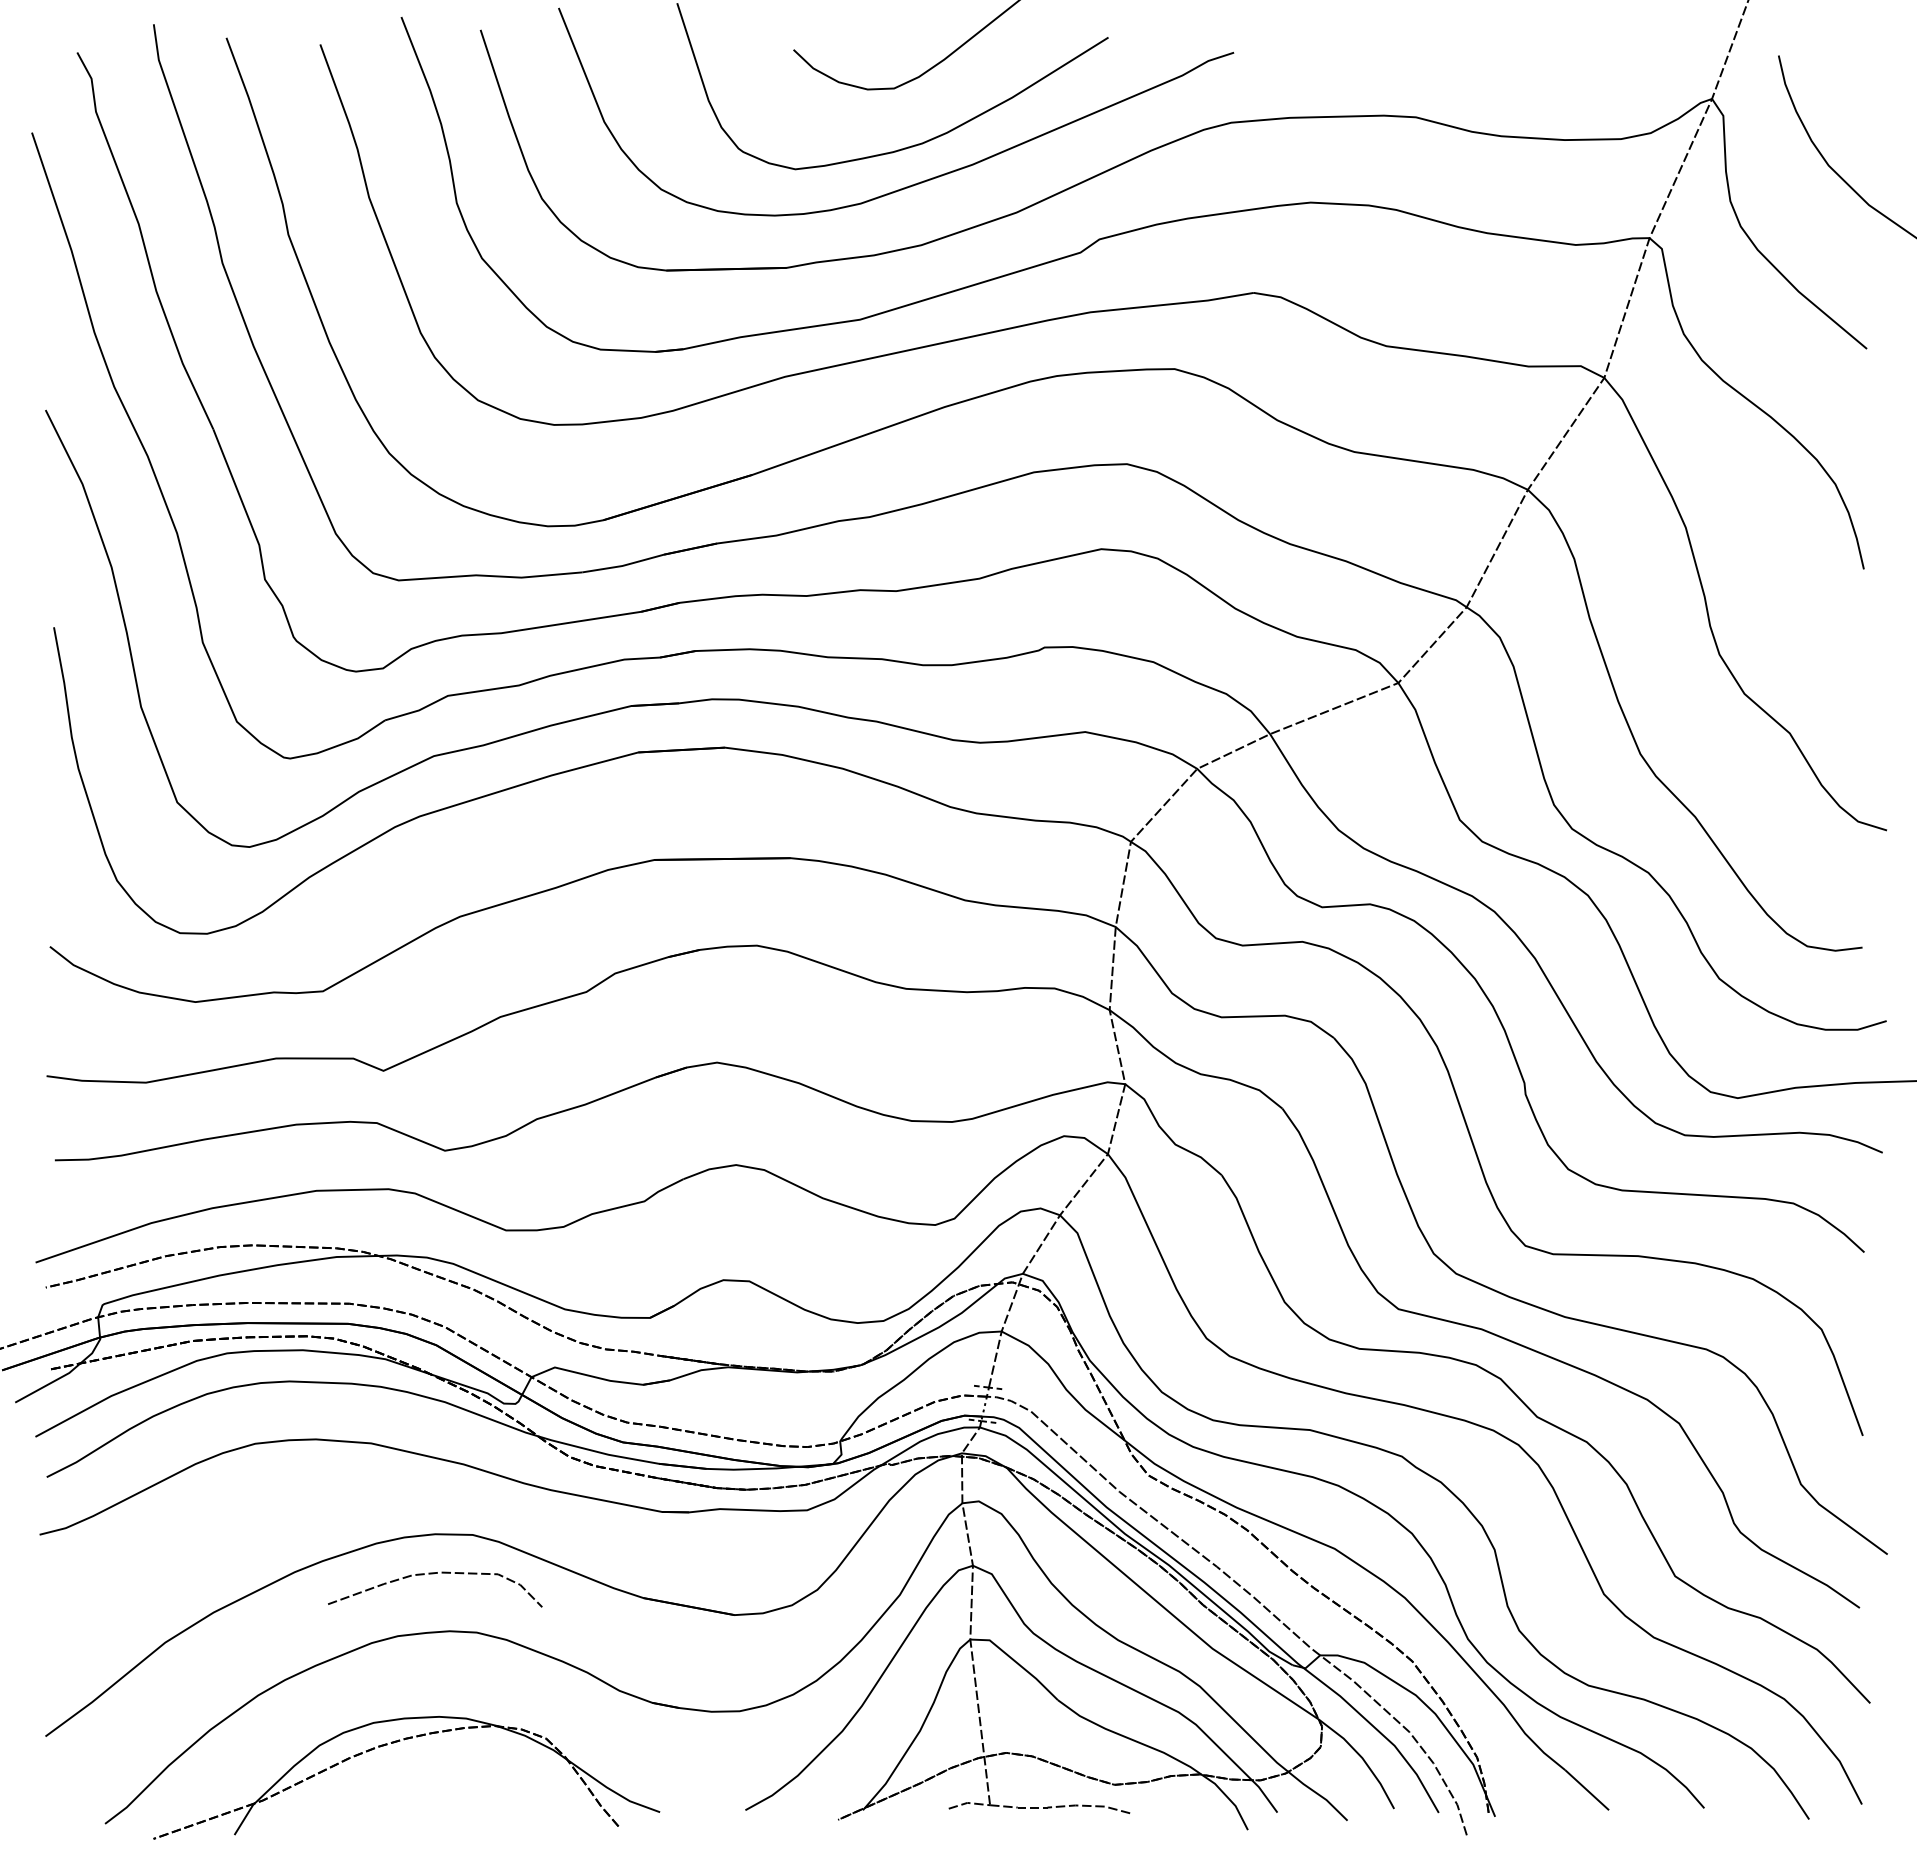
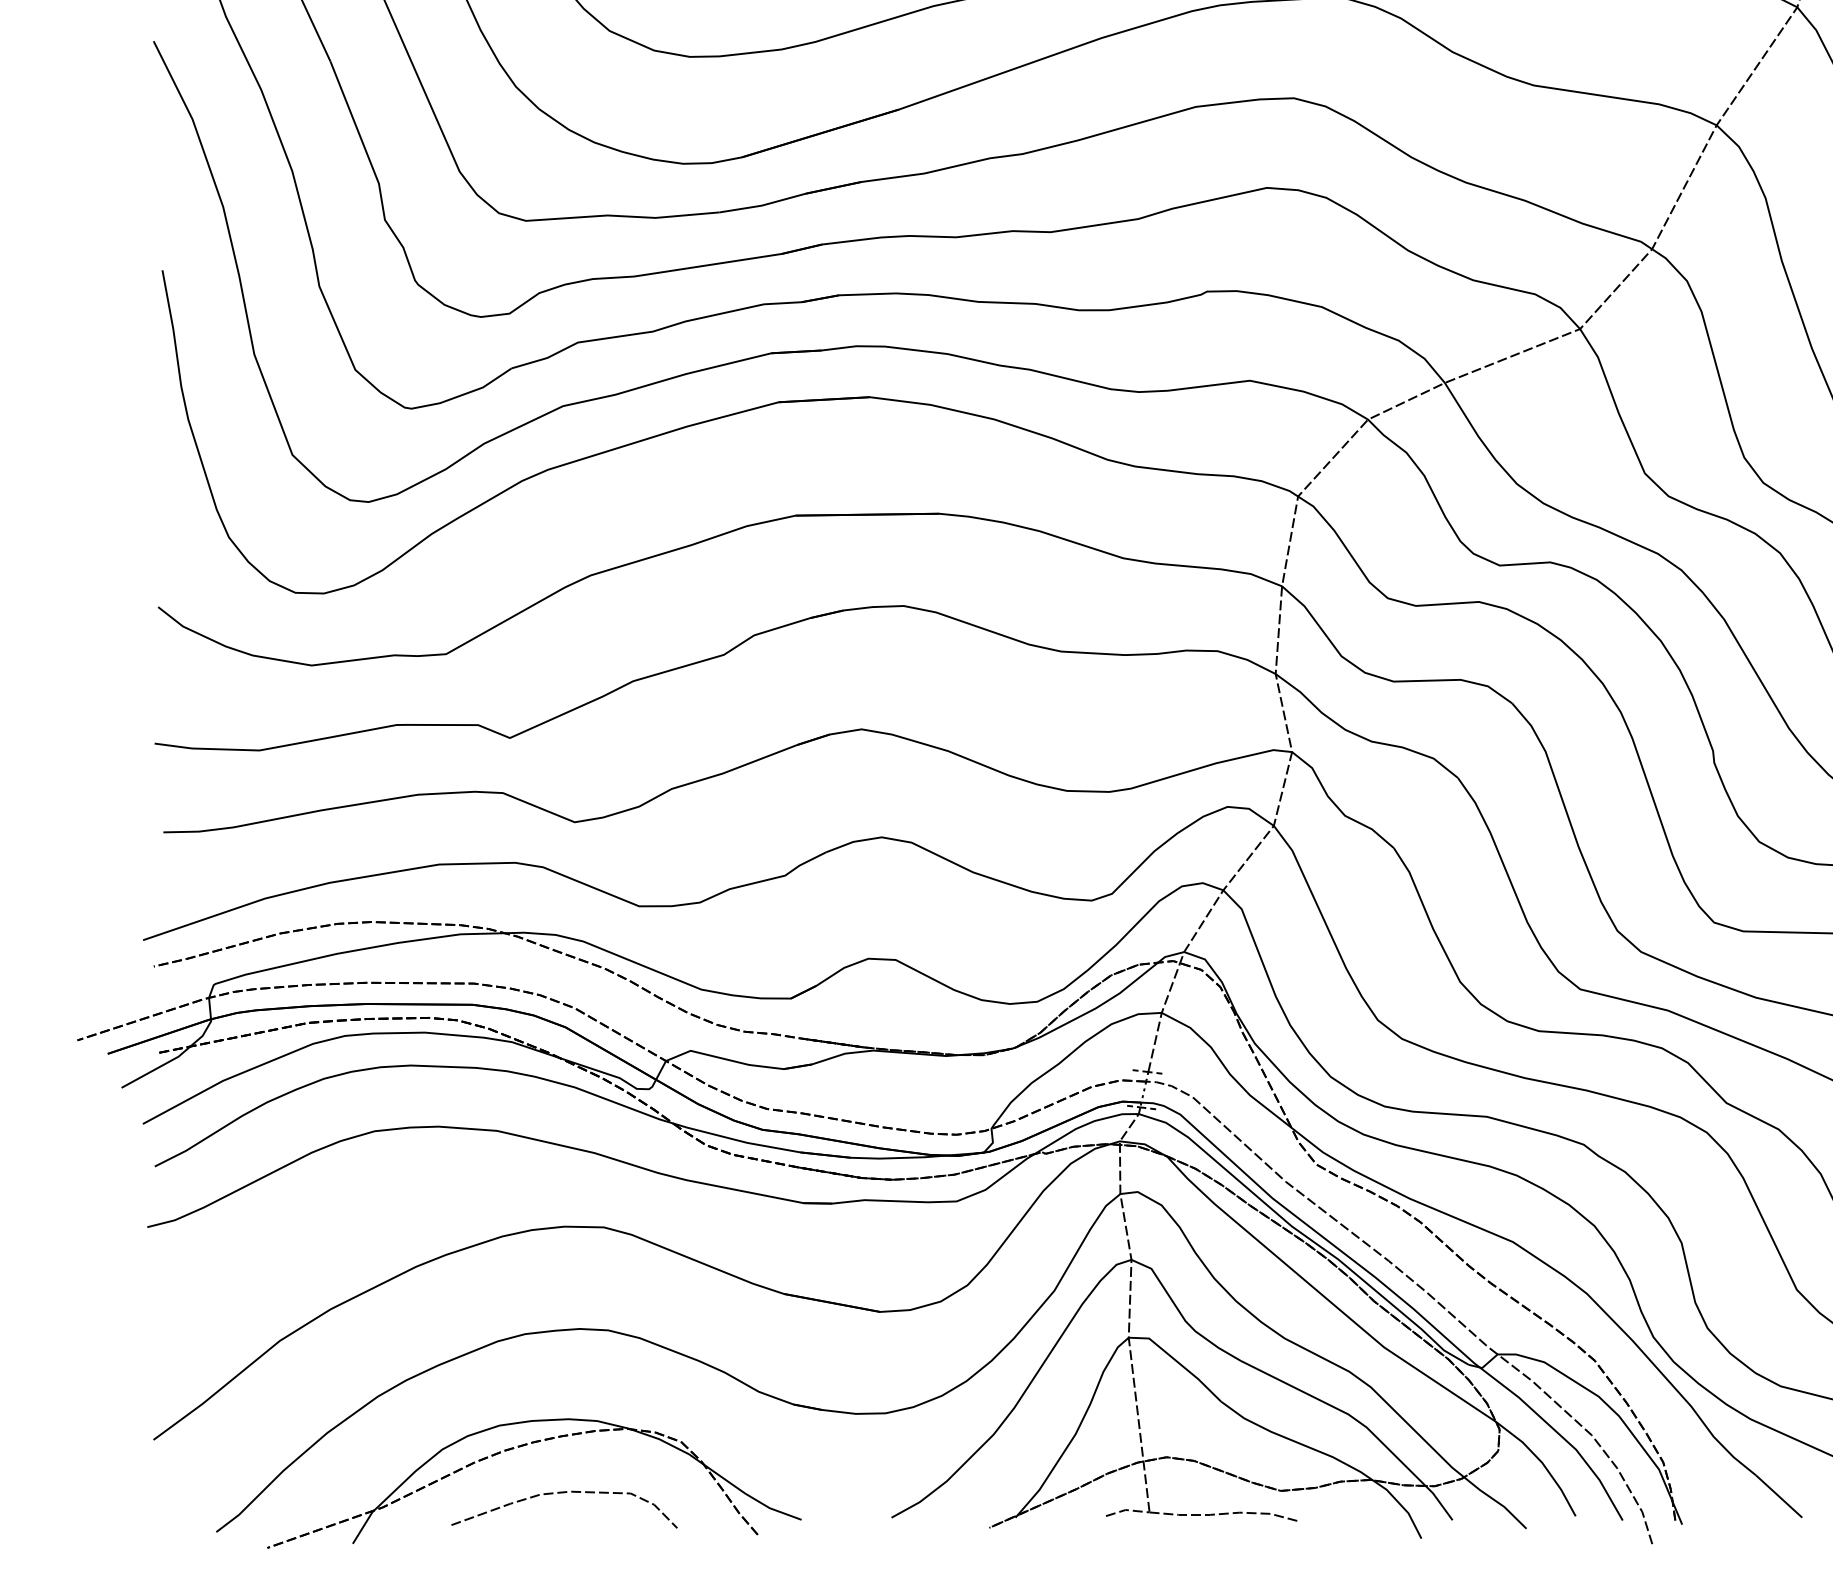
curve: (433, 1574) -> (562, 1493), moved

